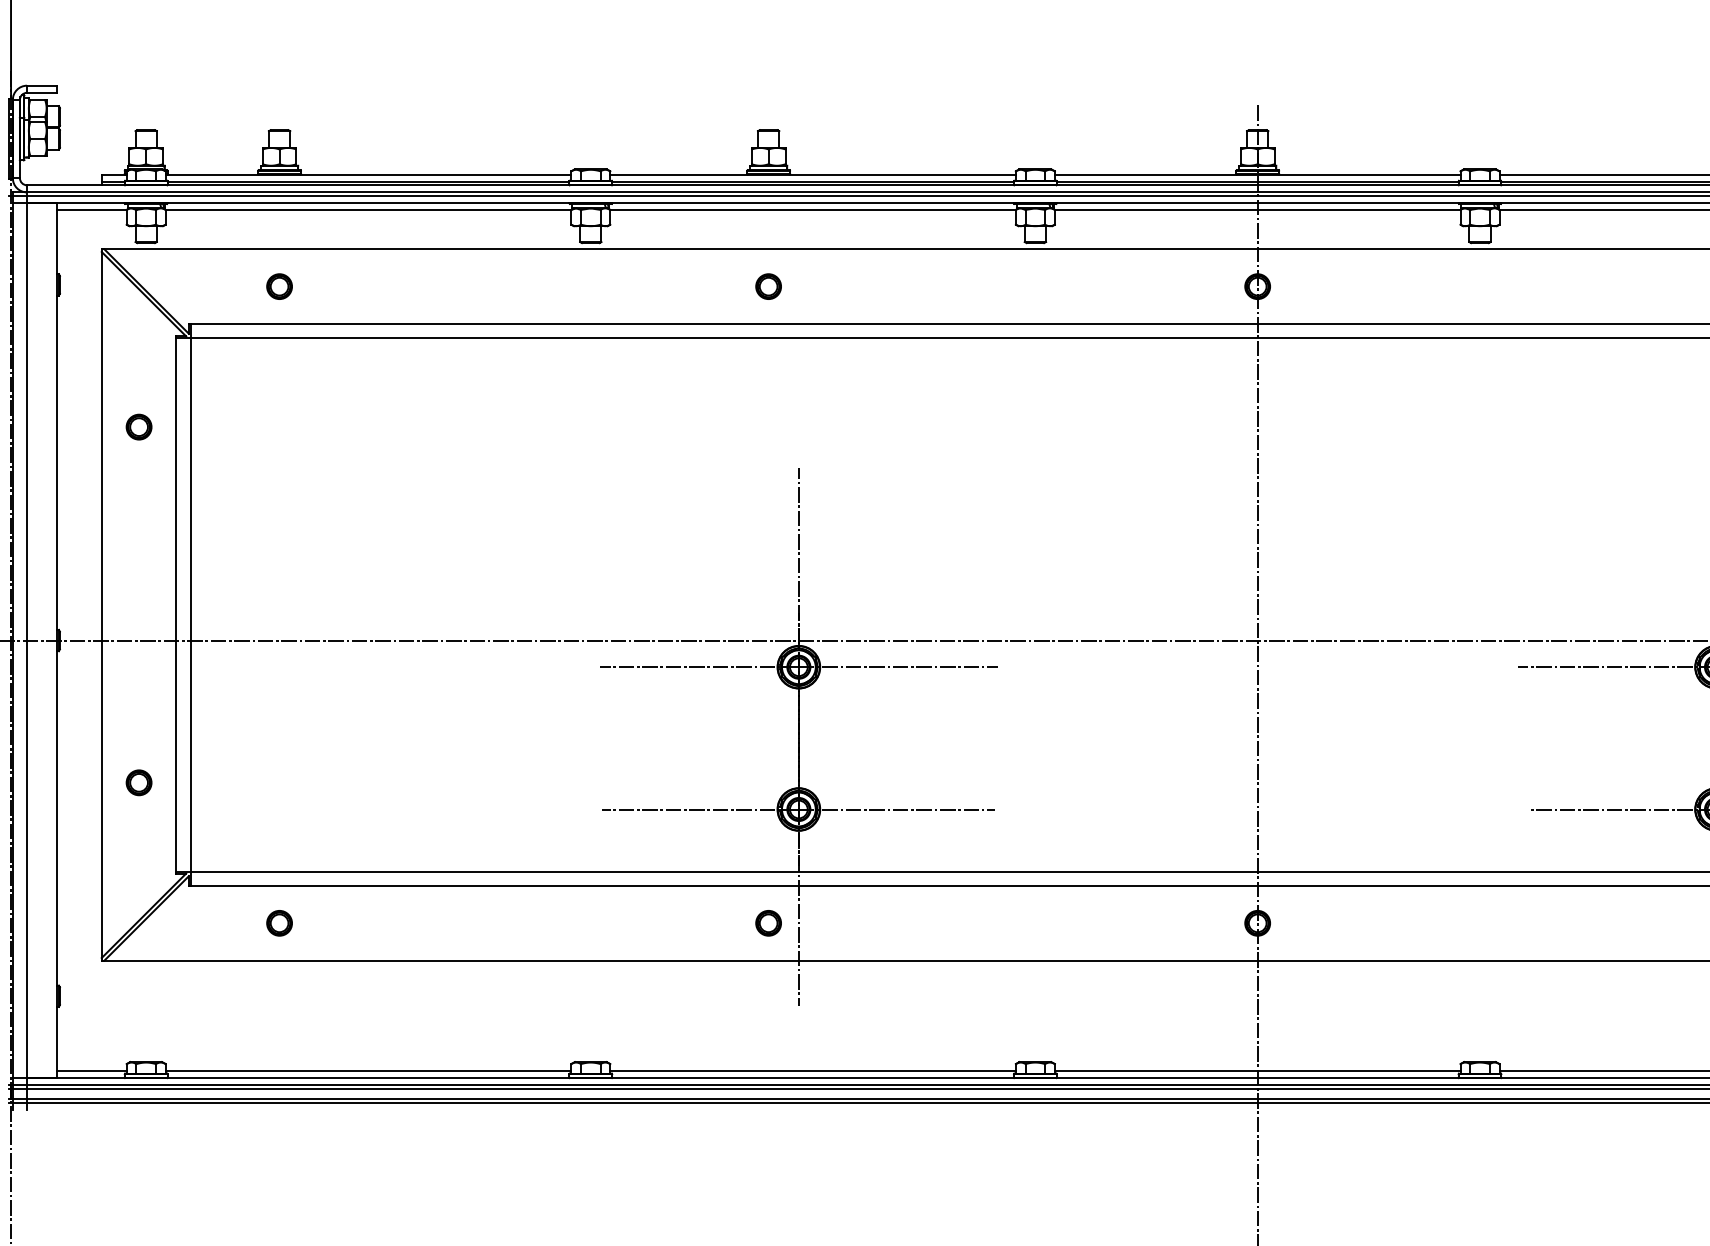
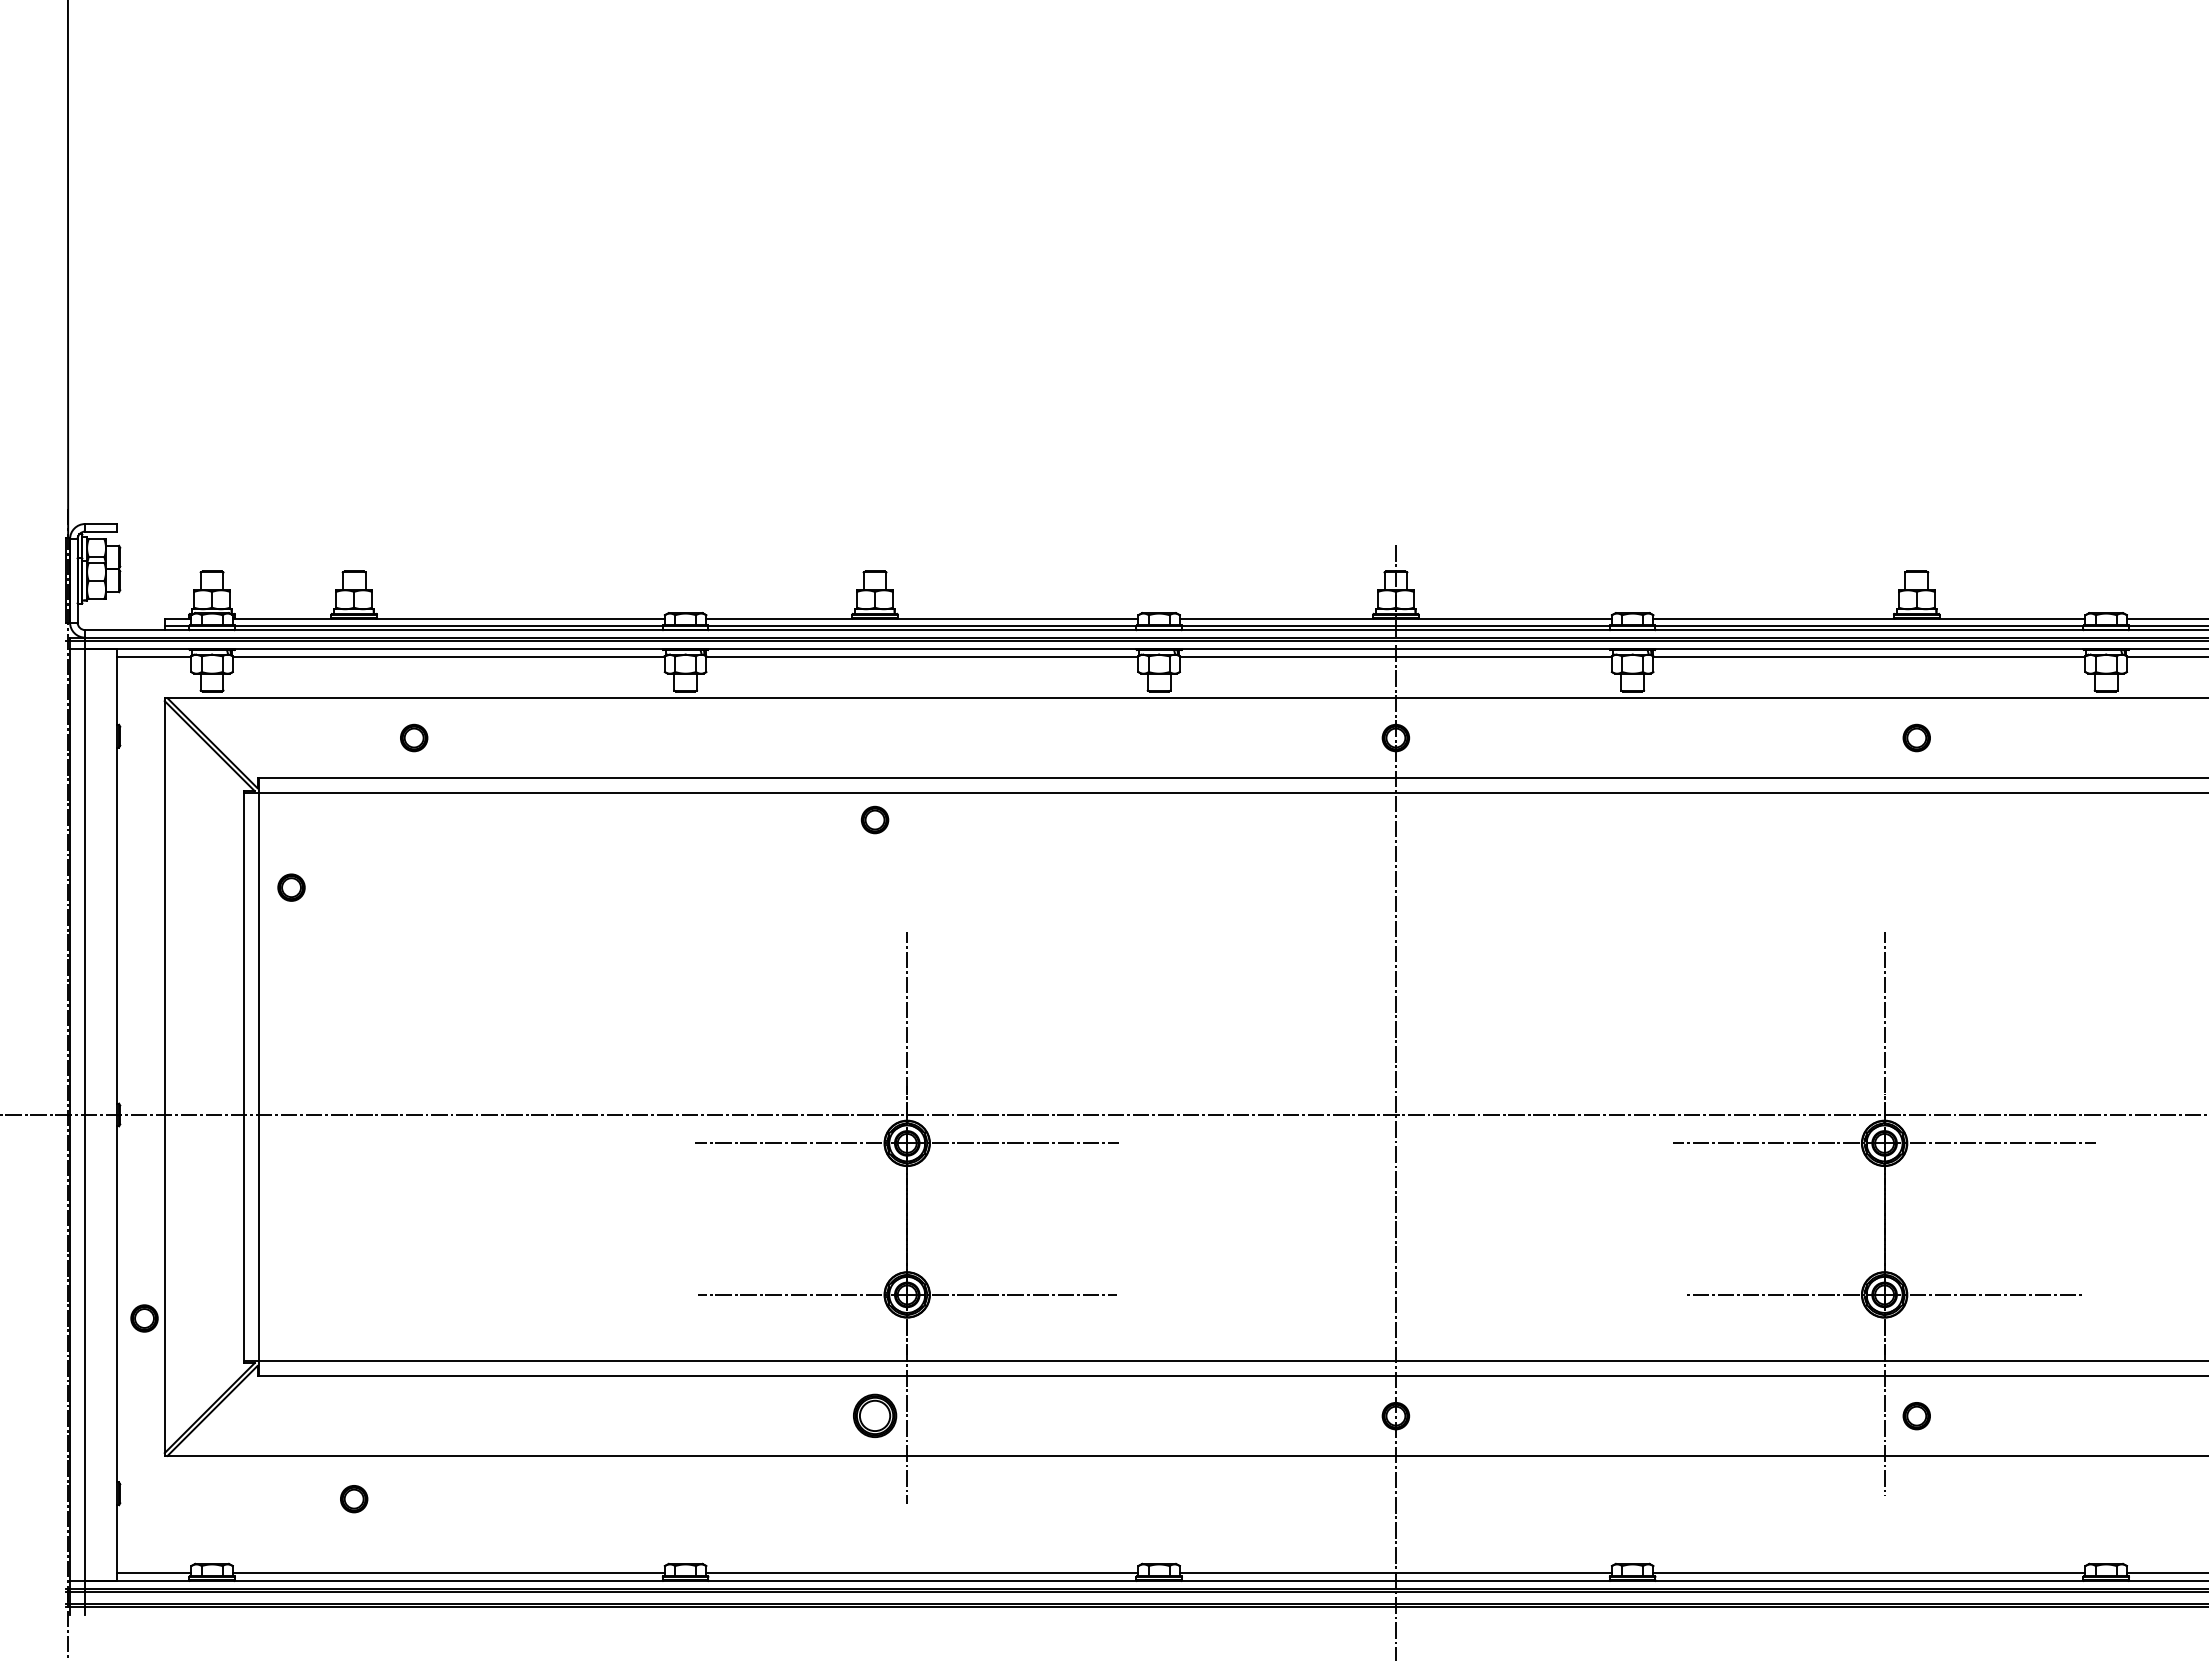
part: (279, 286) -> (414, 737), moved
part: (768, 286) -> (874, 819), moved
part: (139, 426) -> (291, 887), moved
part: (139, 782) -> (144, 1318), moved
part: (279, 923) -> (354, 1499), moved
part: (768, 923) -> (874, 1416), size x1.6

